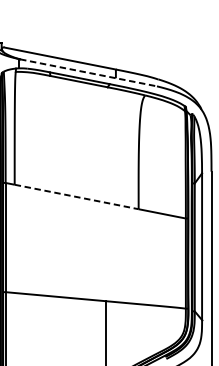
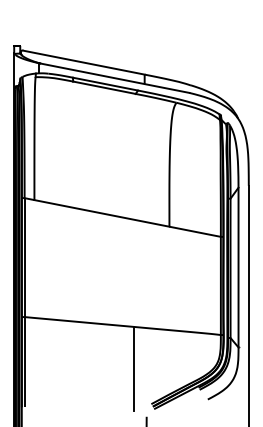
line: (88, 73) -> (114, 78), dashed -> solid
line: (76, 197) -> (101, 213), dashed -> solid

